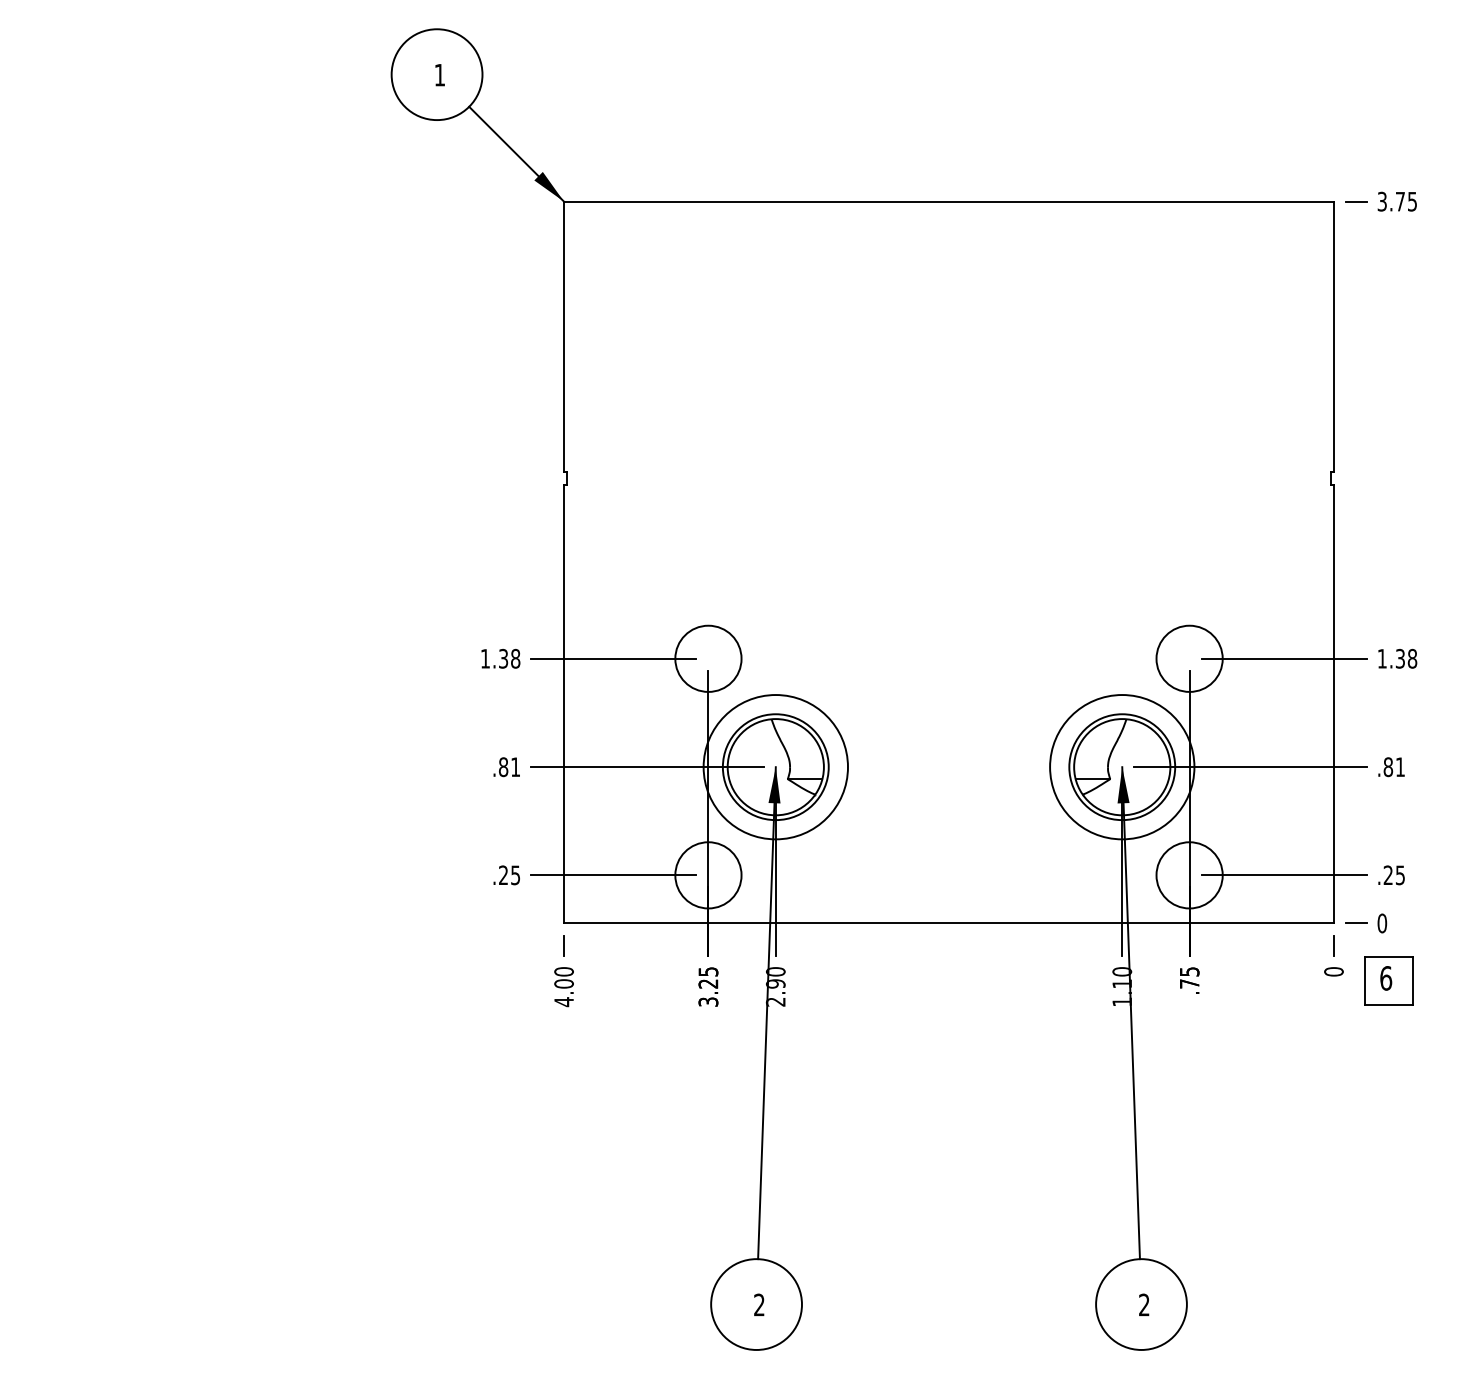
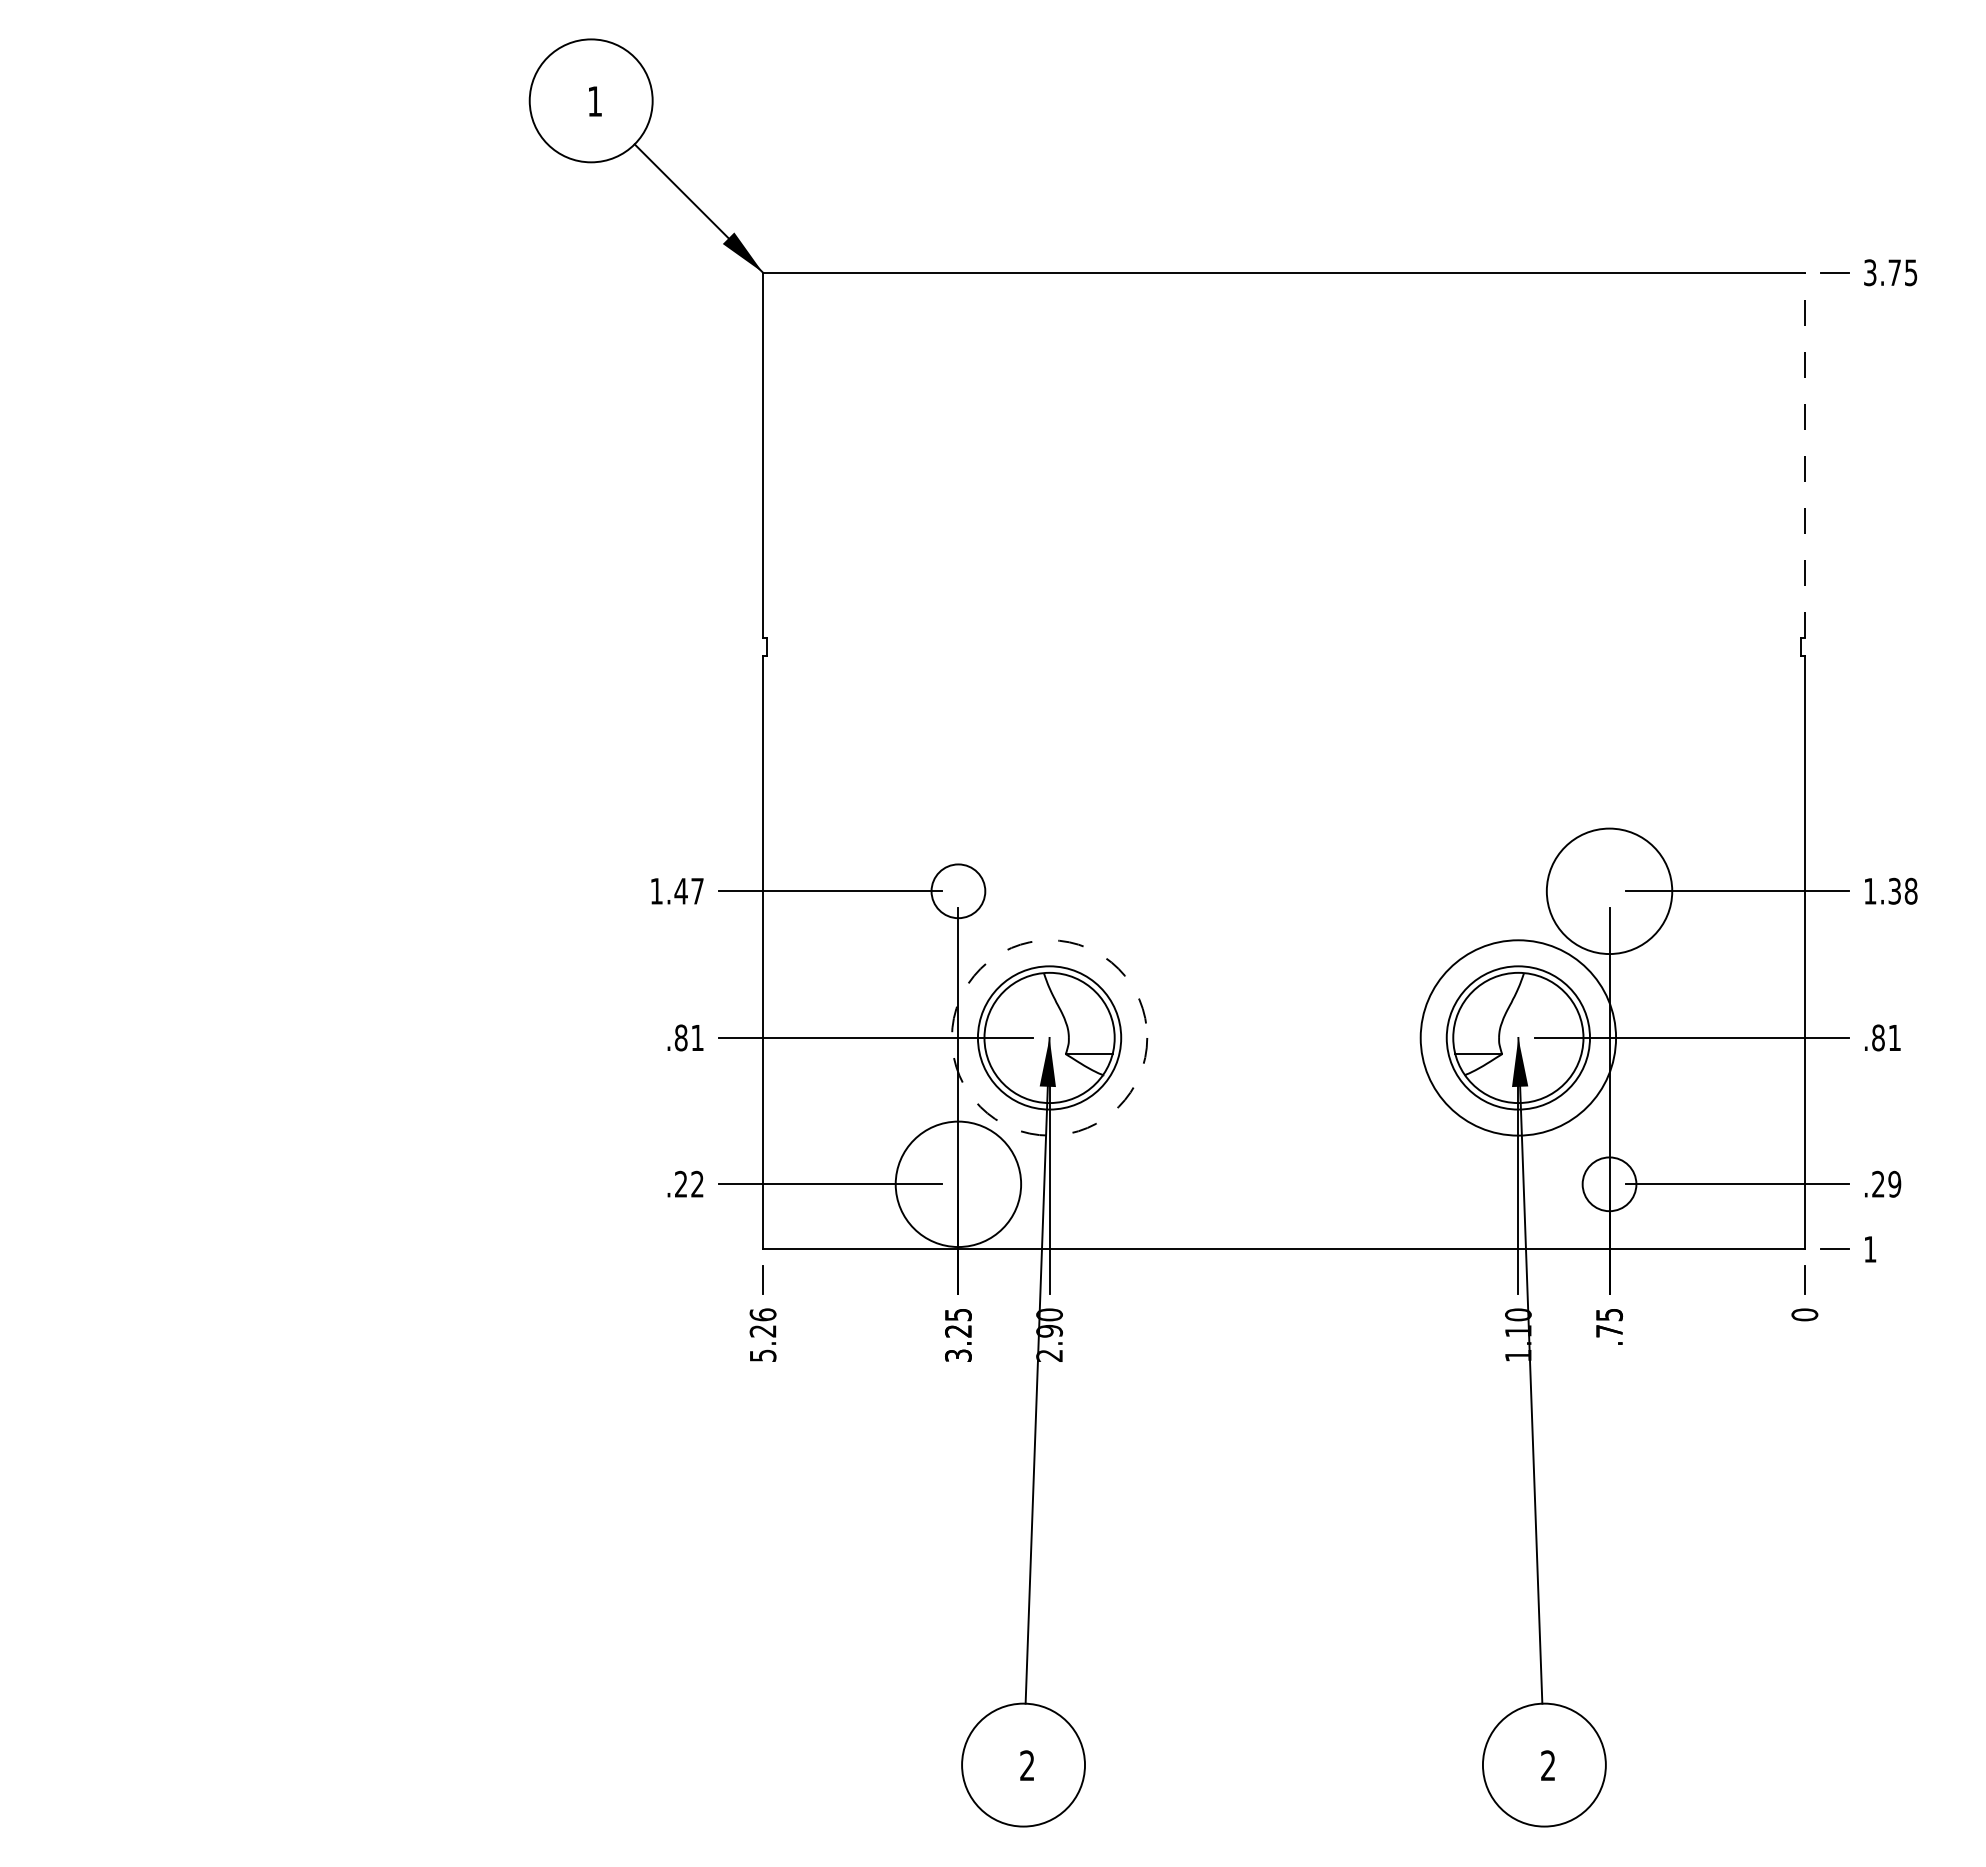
line: (1333, 336) -> (1804, 455), solid -> dashed
text: (508, 658) -> (688, 890), 1.38 -> 1.47
circle: (708, 658) -> (958, 891), size x0.6
circle: (1189, 658) -> (1609, 891), size x1.4
circle: (775, 766) -> (1049, 1037), solid -> dashed
text: (515, 874) -> (697, 1183), .25 -> .22
text: (1400, 874) -> (1894, 1183), .25 -> .29
circle: (708, 875) -> (958, 1184), size x1.4
circle: (1189, 875) -> (1609, 1184), size x0.6
text: (1381, 923) -> (1869, 1249), 0 -> 1
part: (1388, 980) -> (1878, 1326), removed
text: (563, 987) -> (762, 1335), 4.00 -> 5.26

